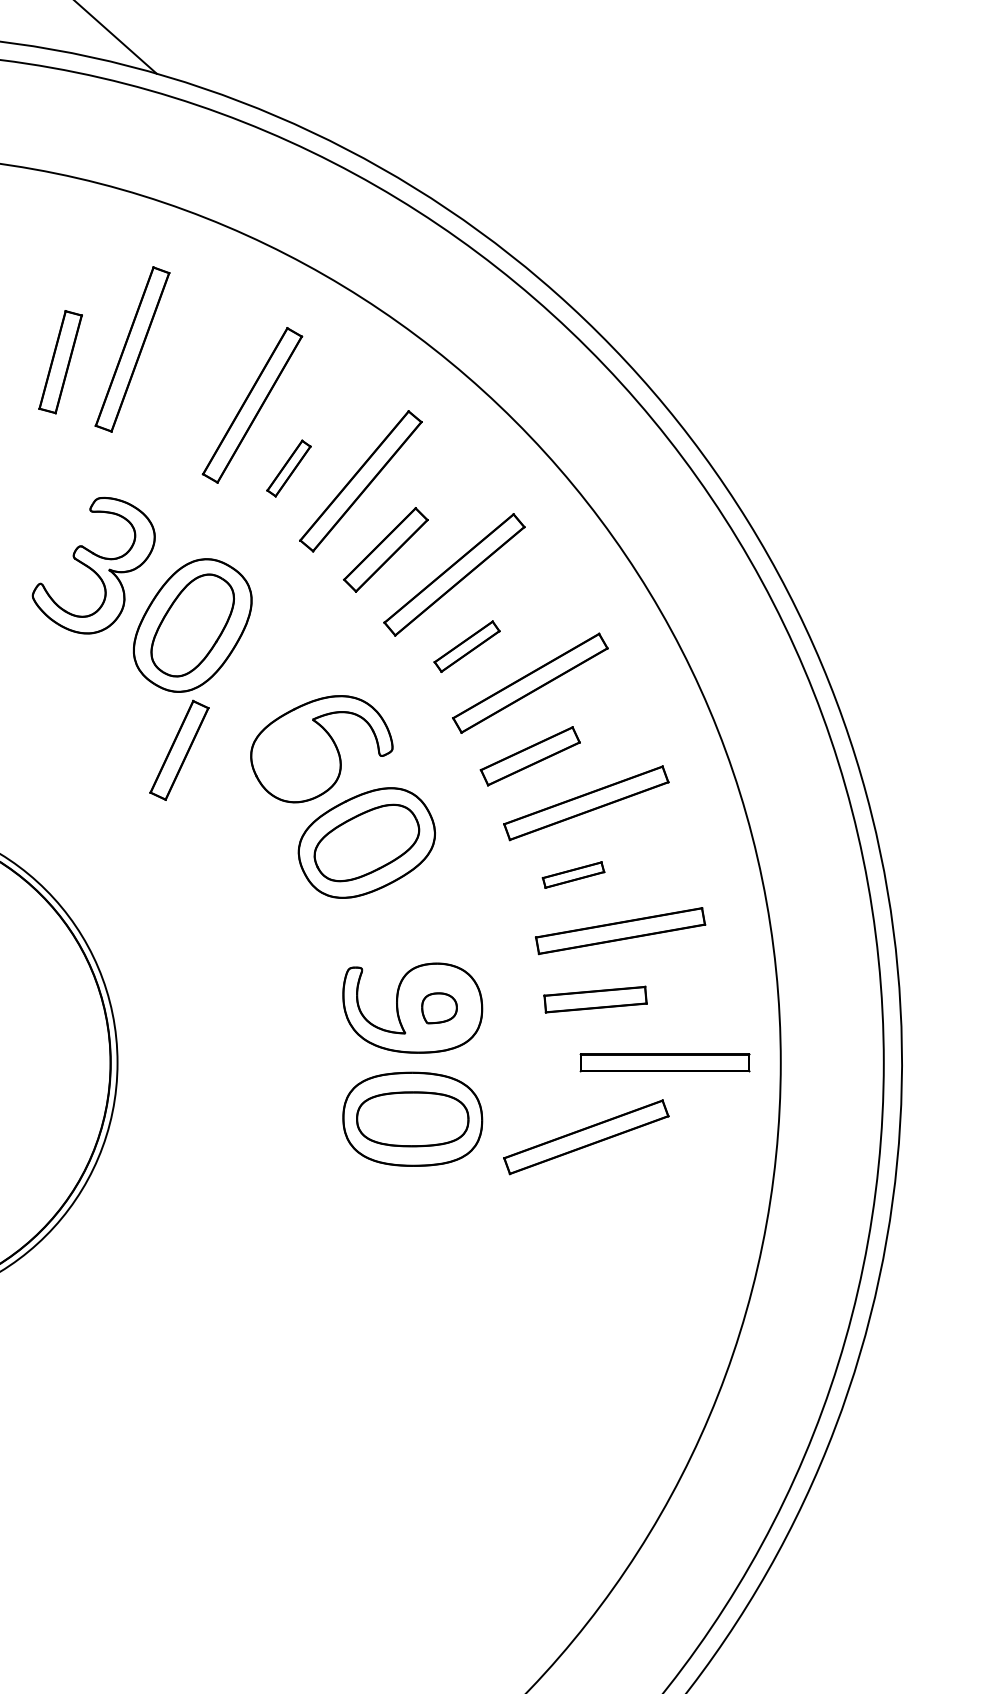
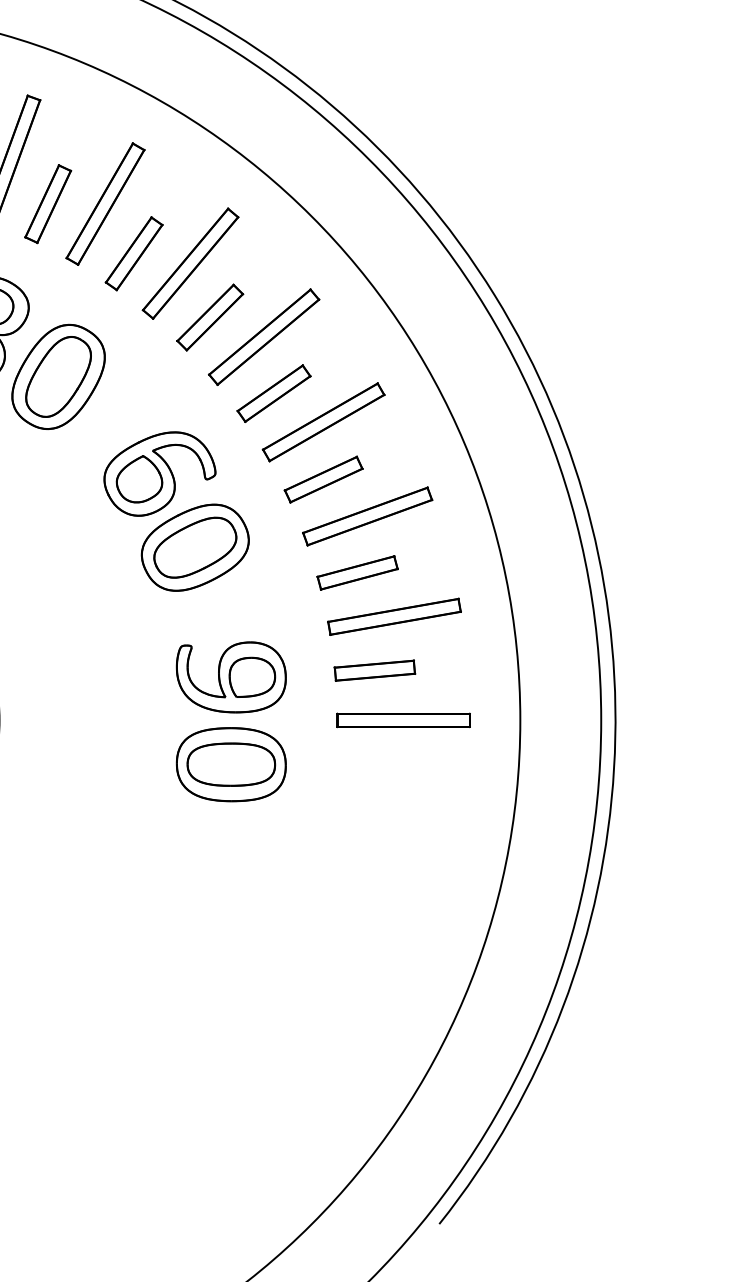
part: (288, 468) -> (133, 253), size x1.67
part: (466, 646) -> (273, 393), size x1.43
part: (179, 749) -> (48, 203), moved
part: (295, 755) -> (139, 479), added
part: (573, 874) -> (357, 572), size x1.67
part: (439, 1008) -> (252, 677), size x1.67
part: (664, 1062) -> (403, 720), moved
part: (586, 1137) -> (367, 778), removed

